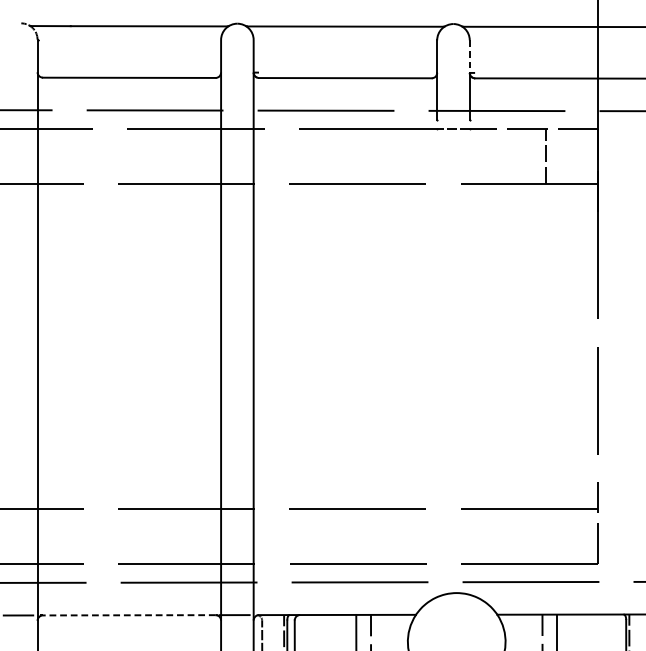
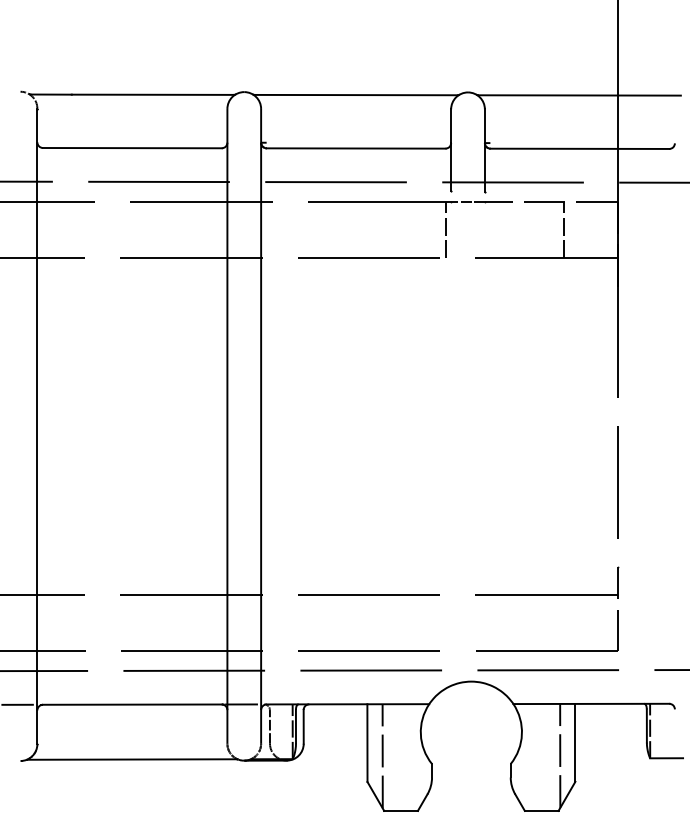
line: (469, 56) -> (484, 126), dashed -> solid
line: (432, 156) -> (446, 229), added
line: (128, 615) -> (131, 704), dashed -> solid

